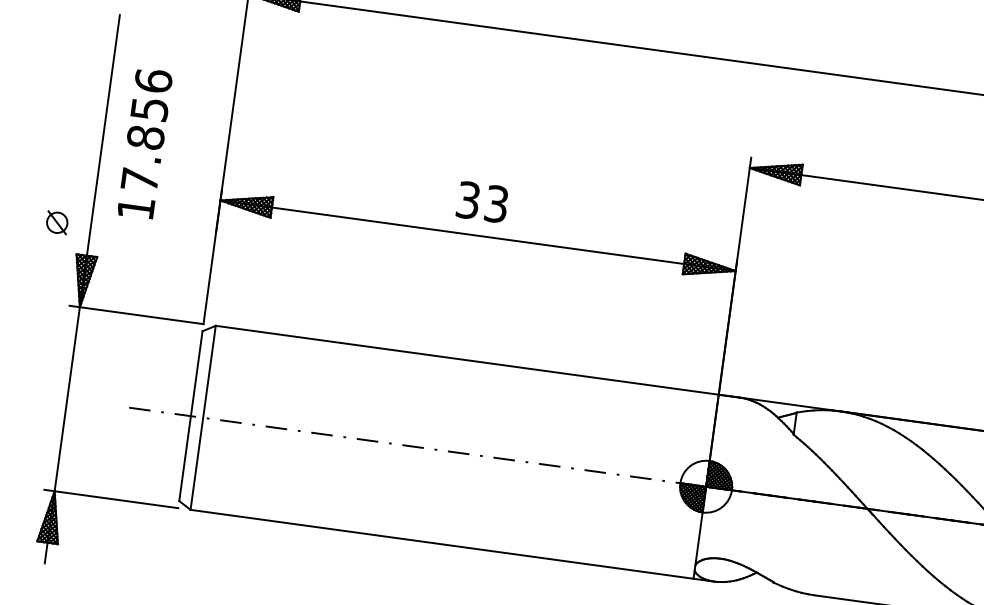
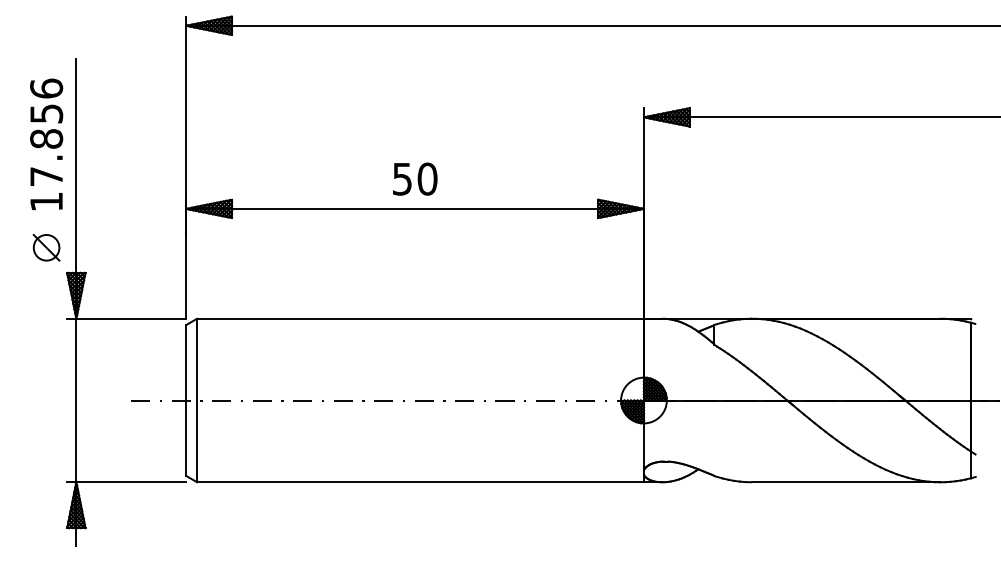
text: (144, 142) -> (46, 143), moved
text: (483, 201) -> (415, 178), 33 -> 50
part: (57, 222) -> (46, 247), size x1.43

